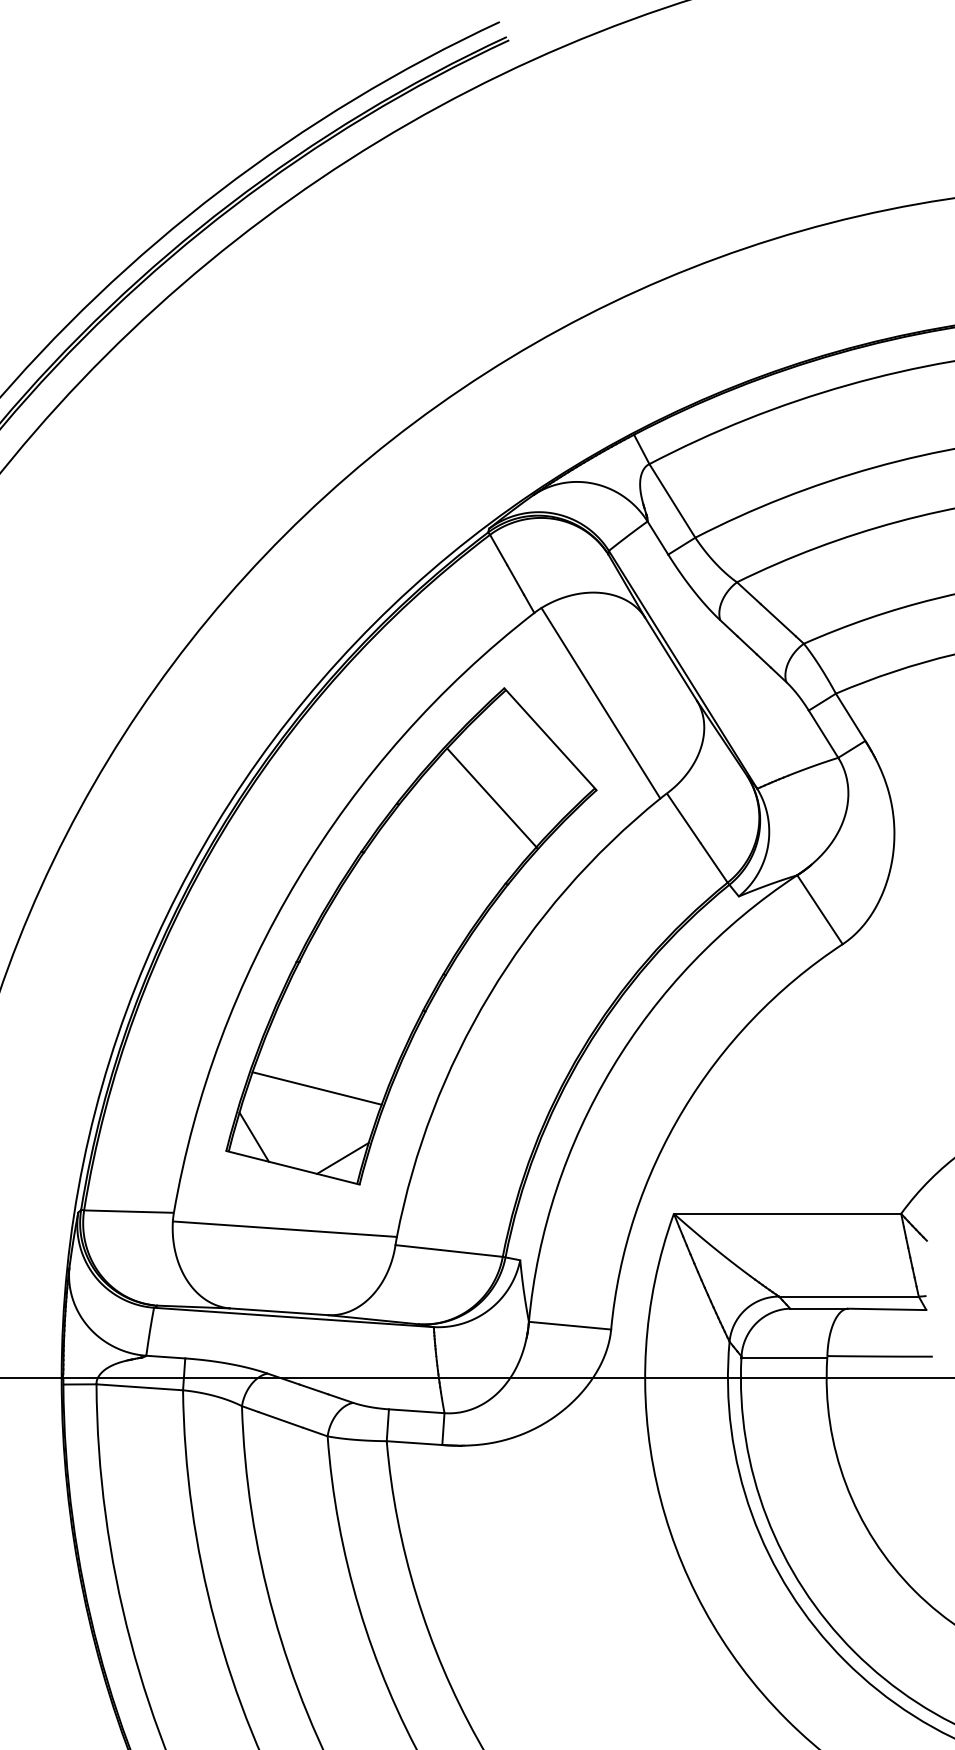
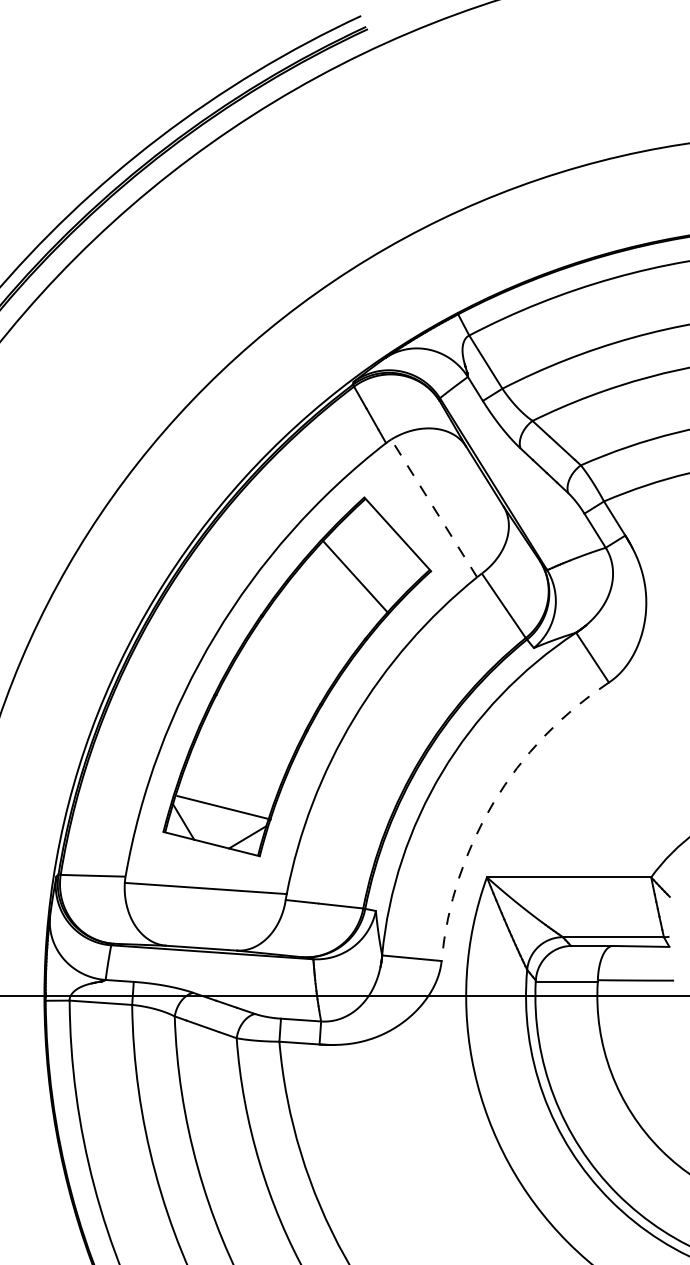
line: (599, 702) -> (433, 507), solid -> dashed
line: (316, 1088) -> (223, 807), moved
arc: (682, 1110) -> (493, 802), solid -> dashed

